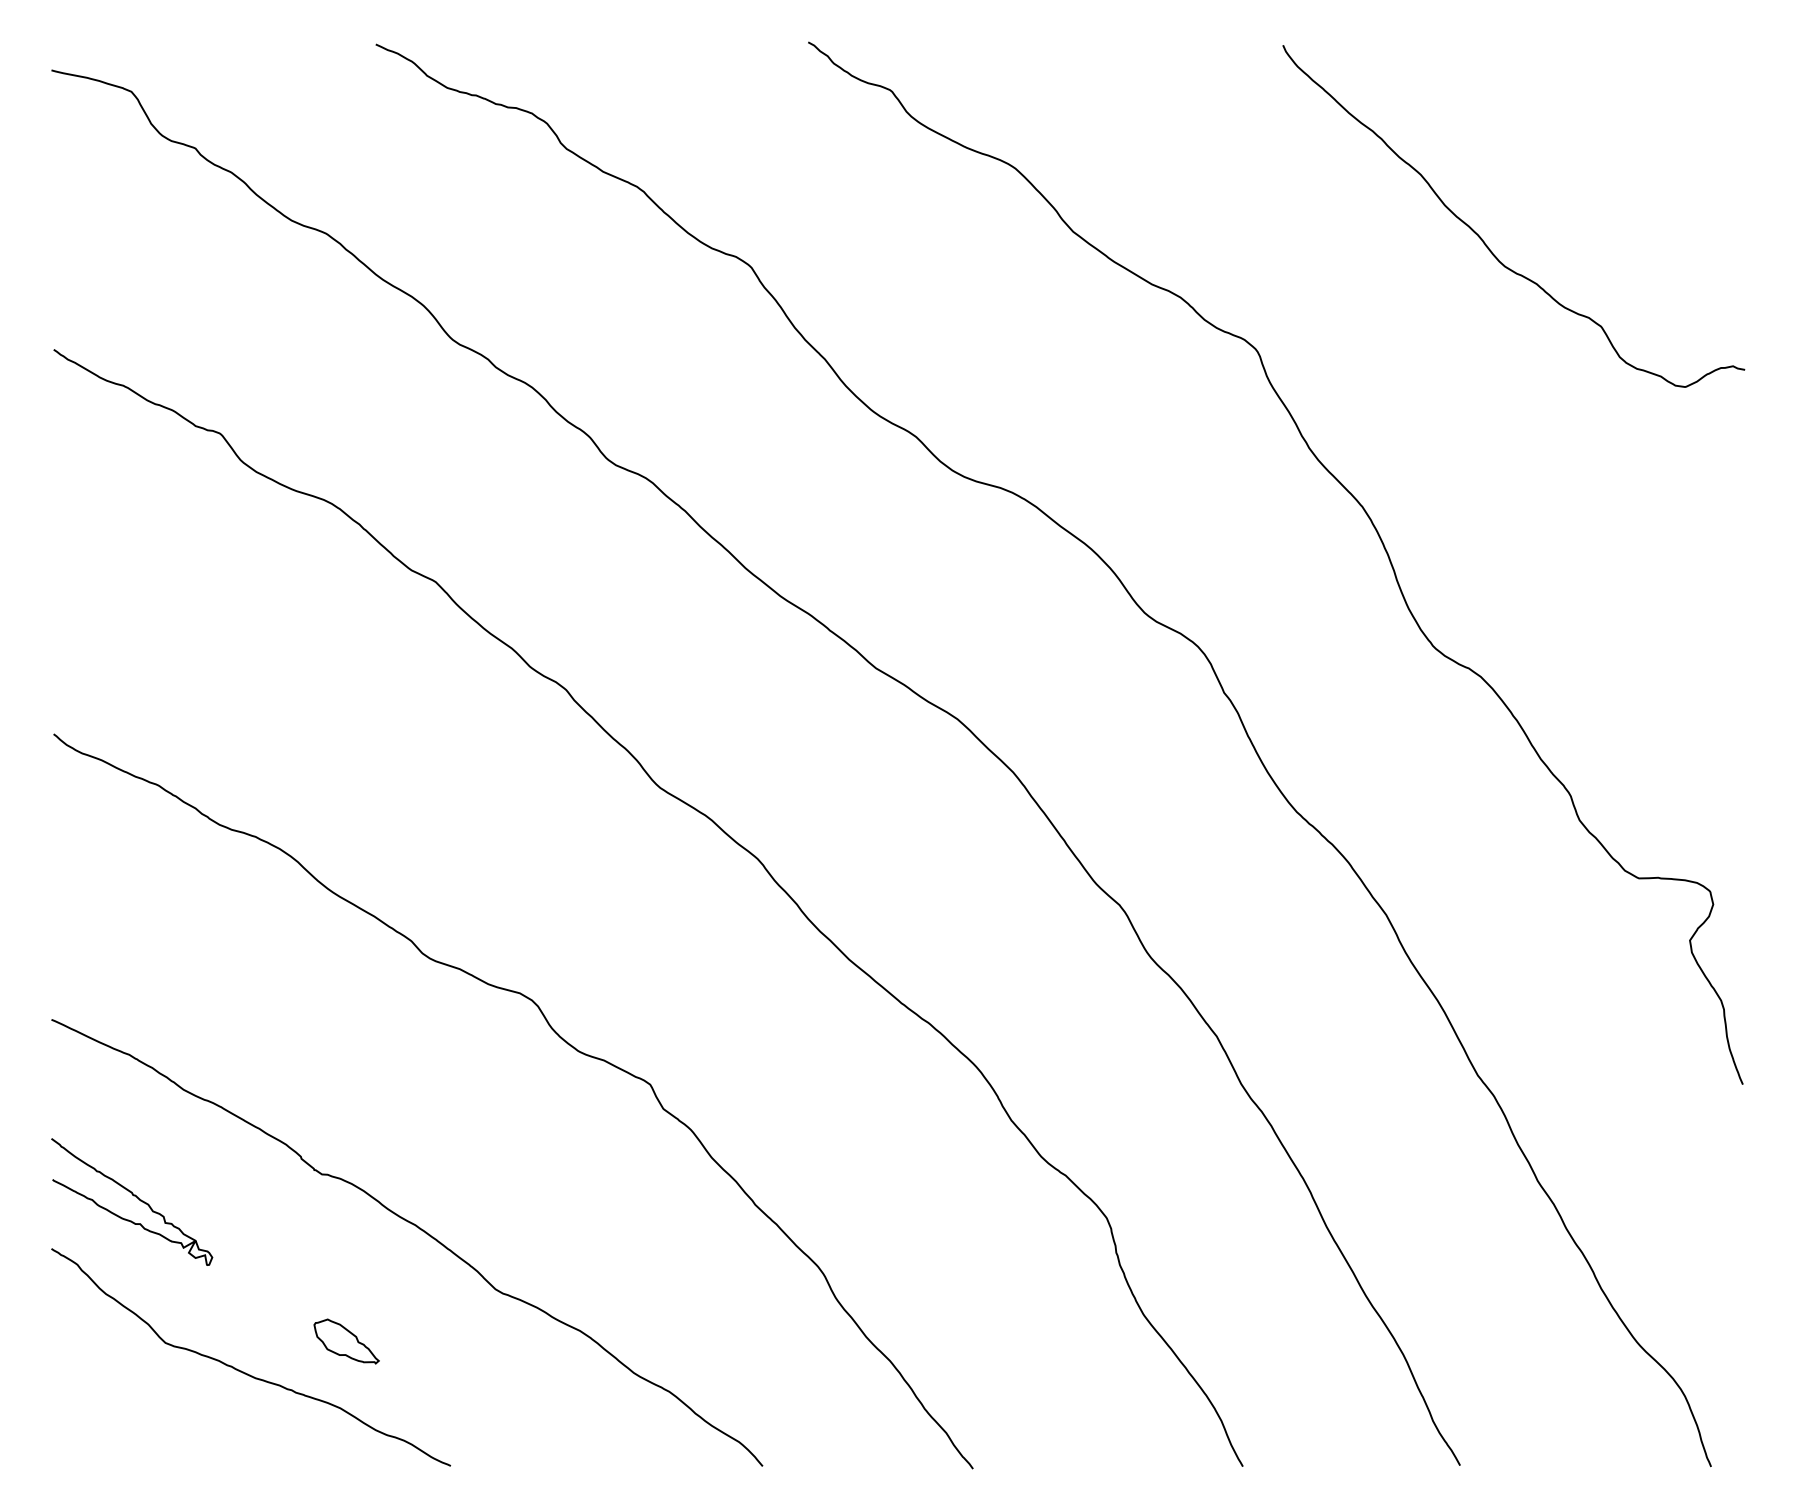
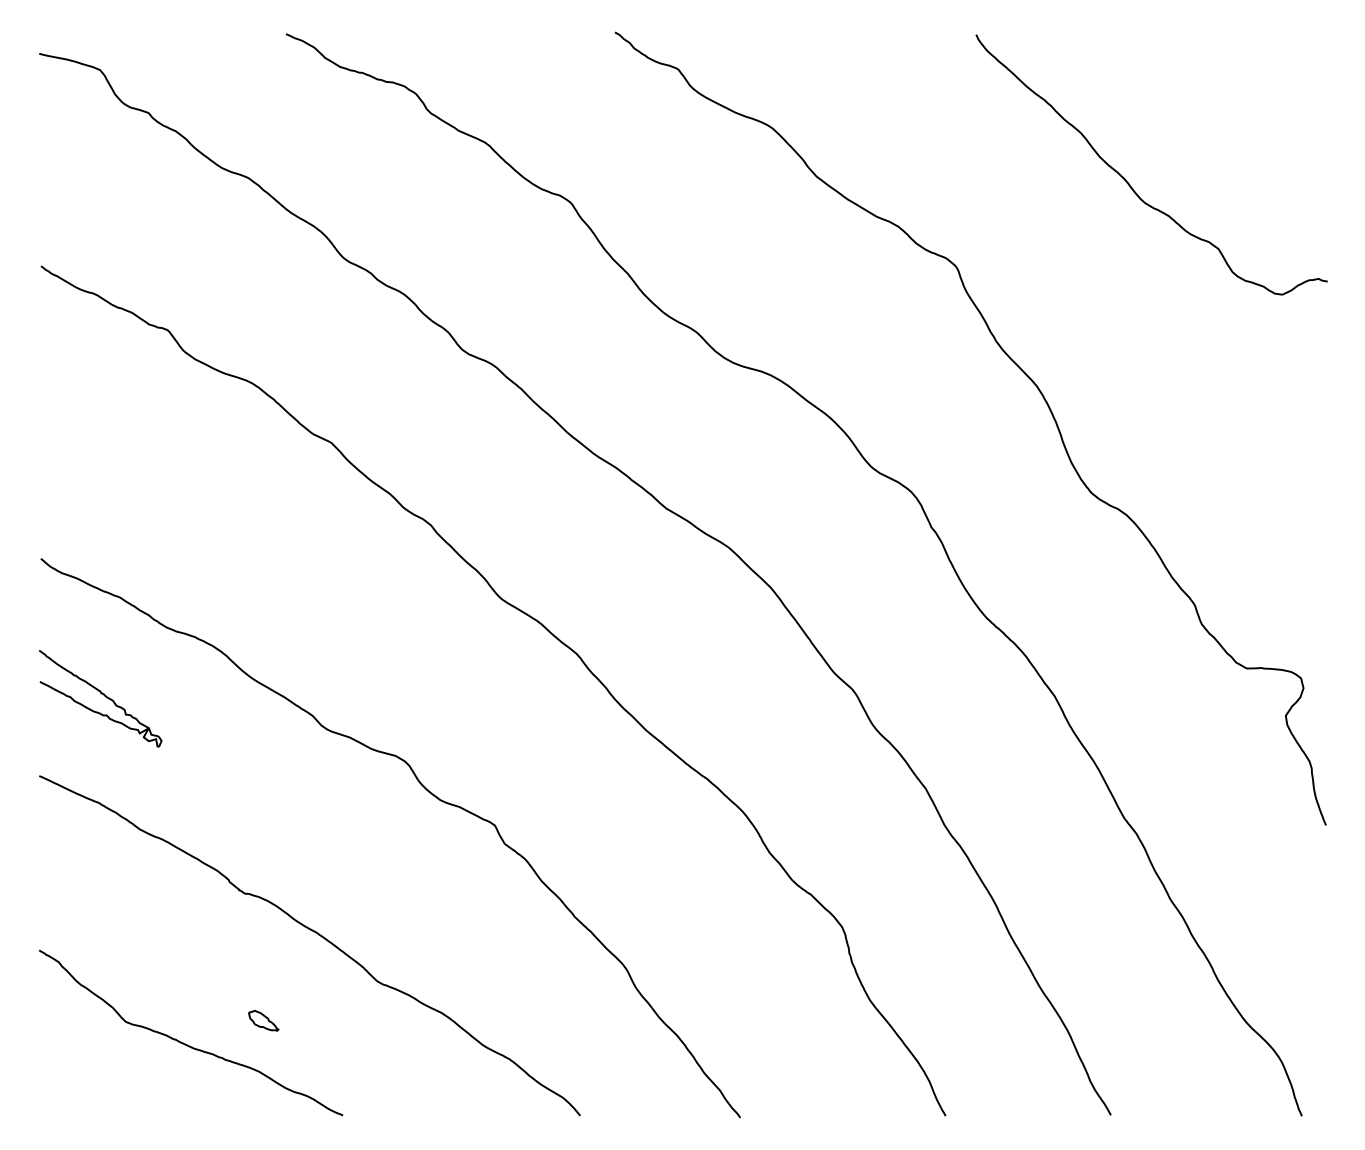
curve: (133, 1196) -> (101, 694), moved
part: (346, 1341) -> (263, 1020), size x0.6

